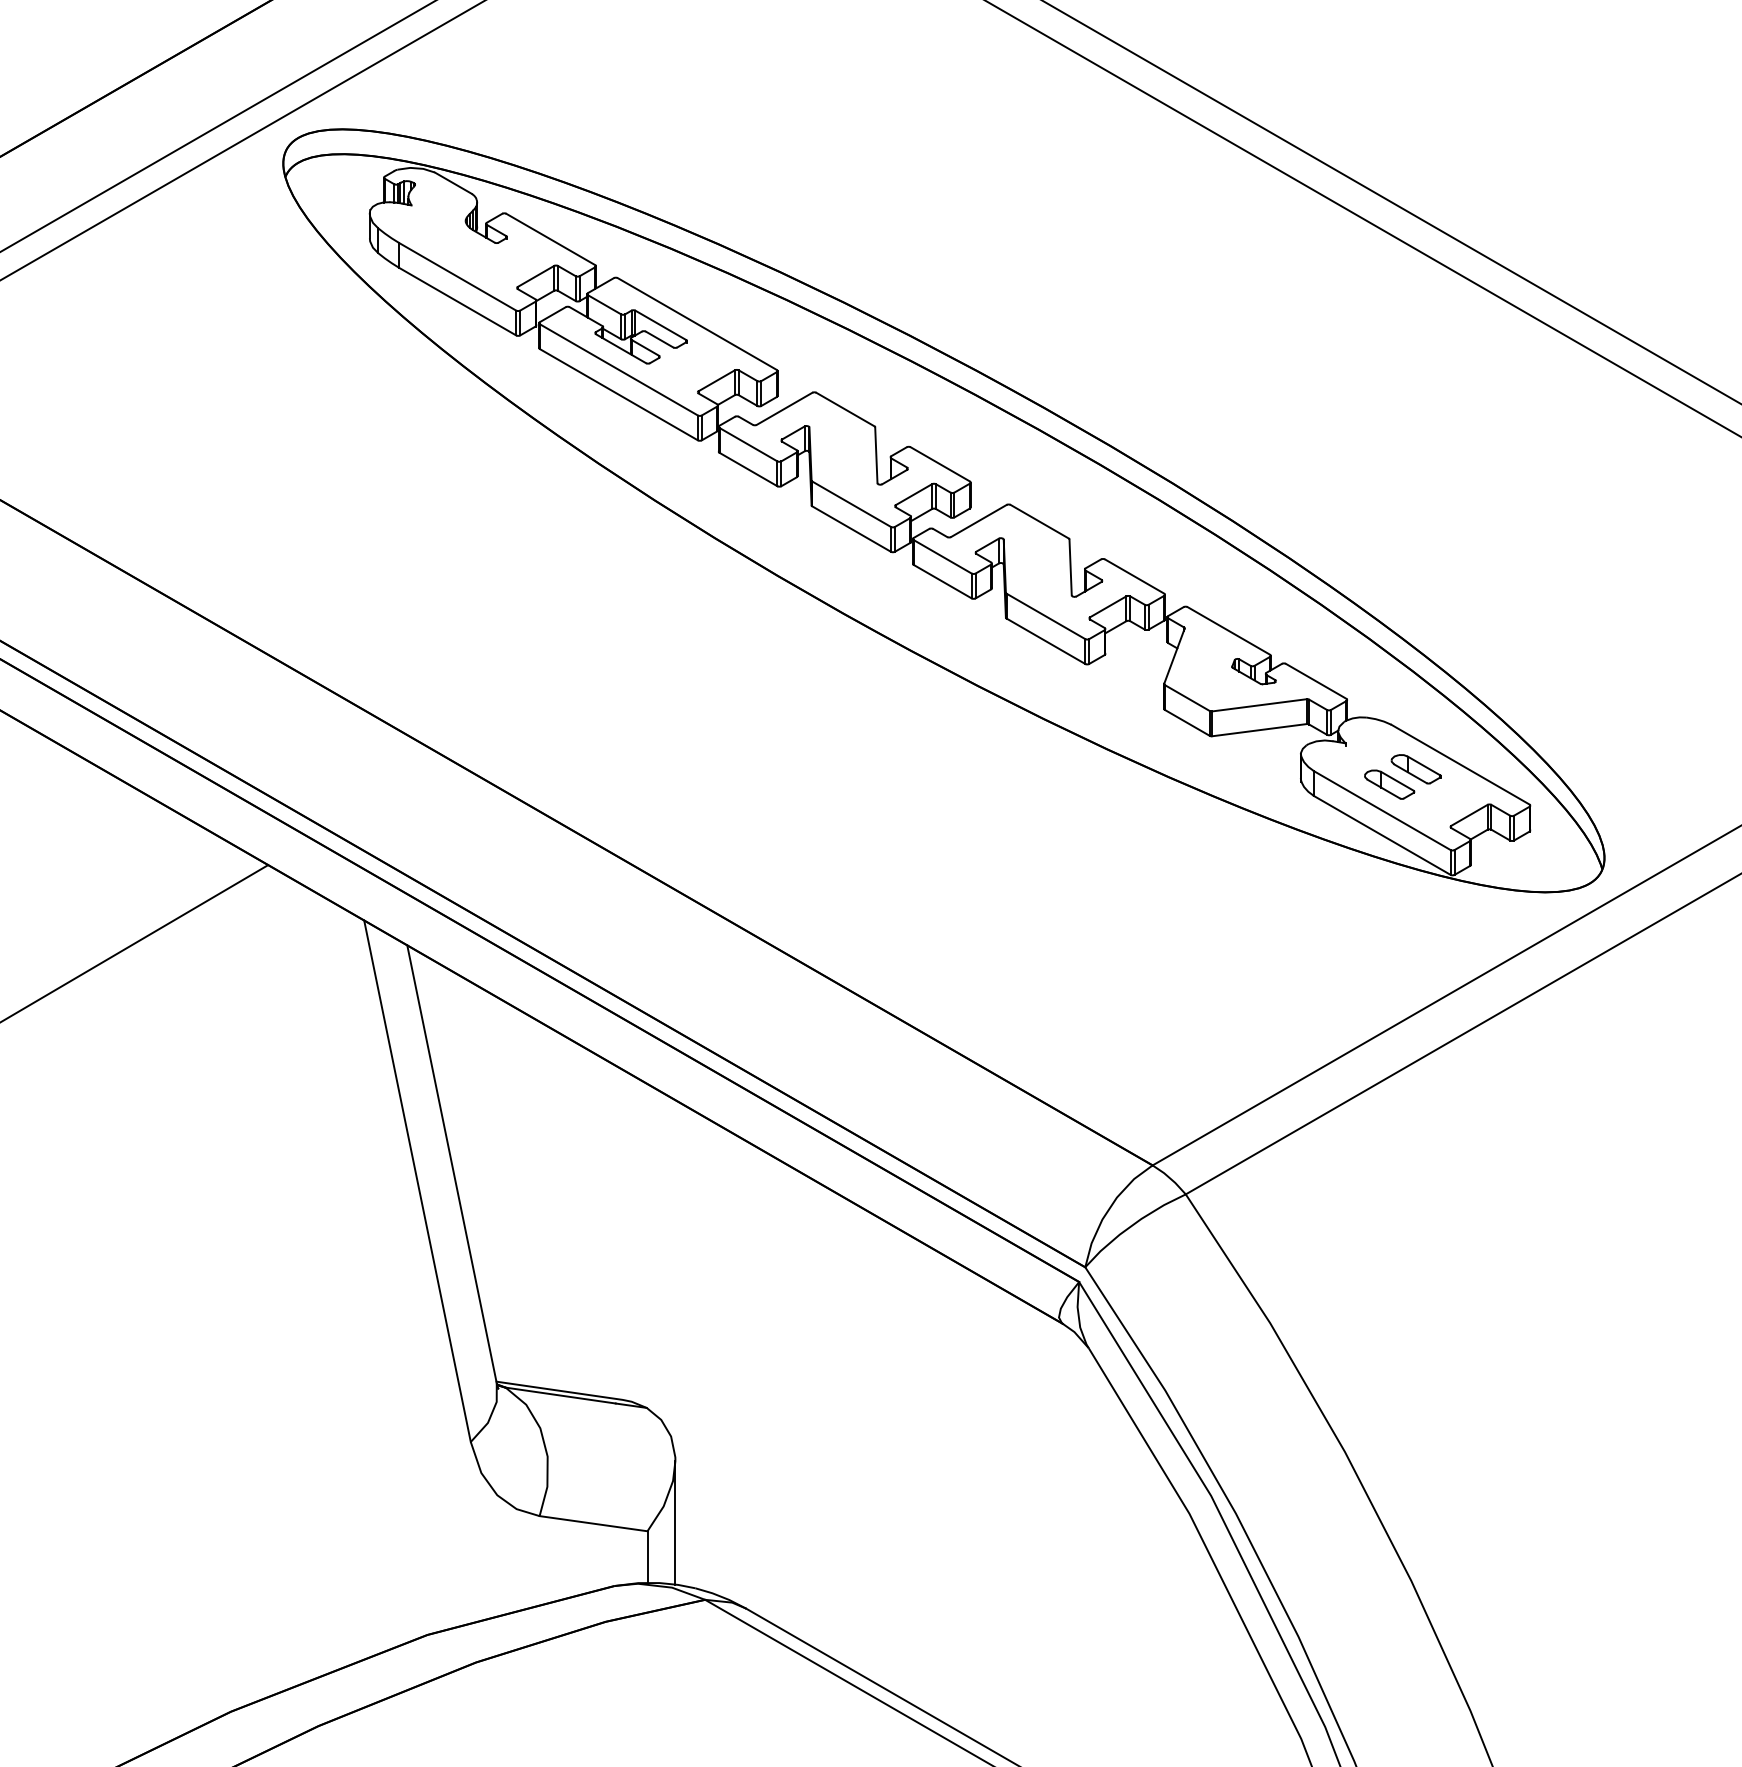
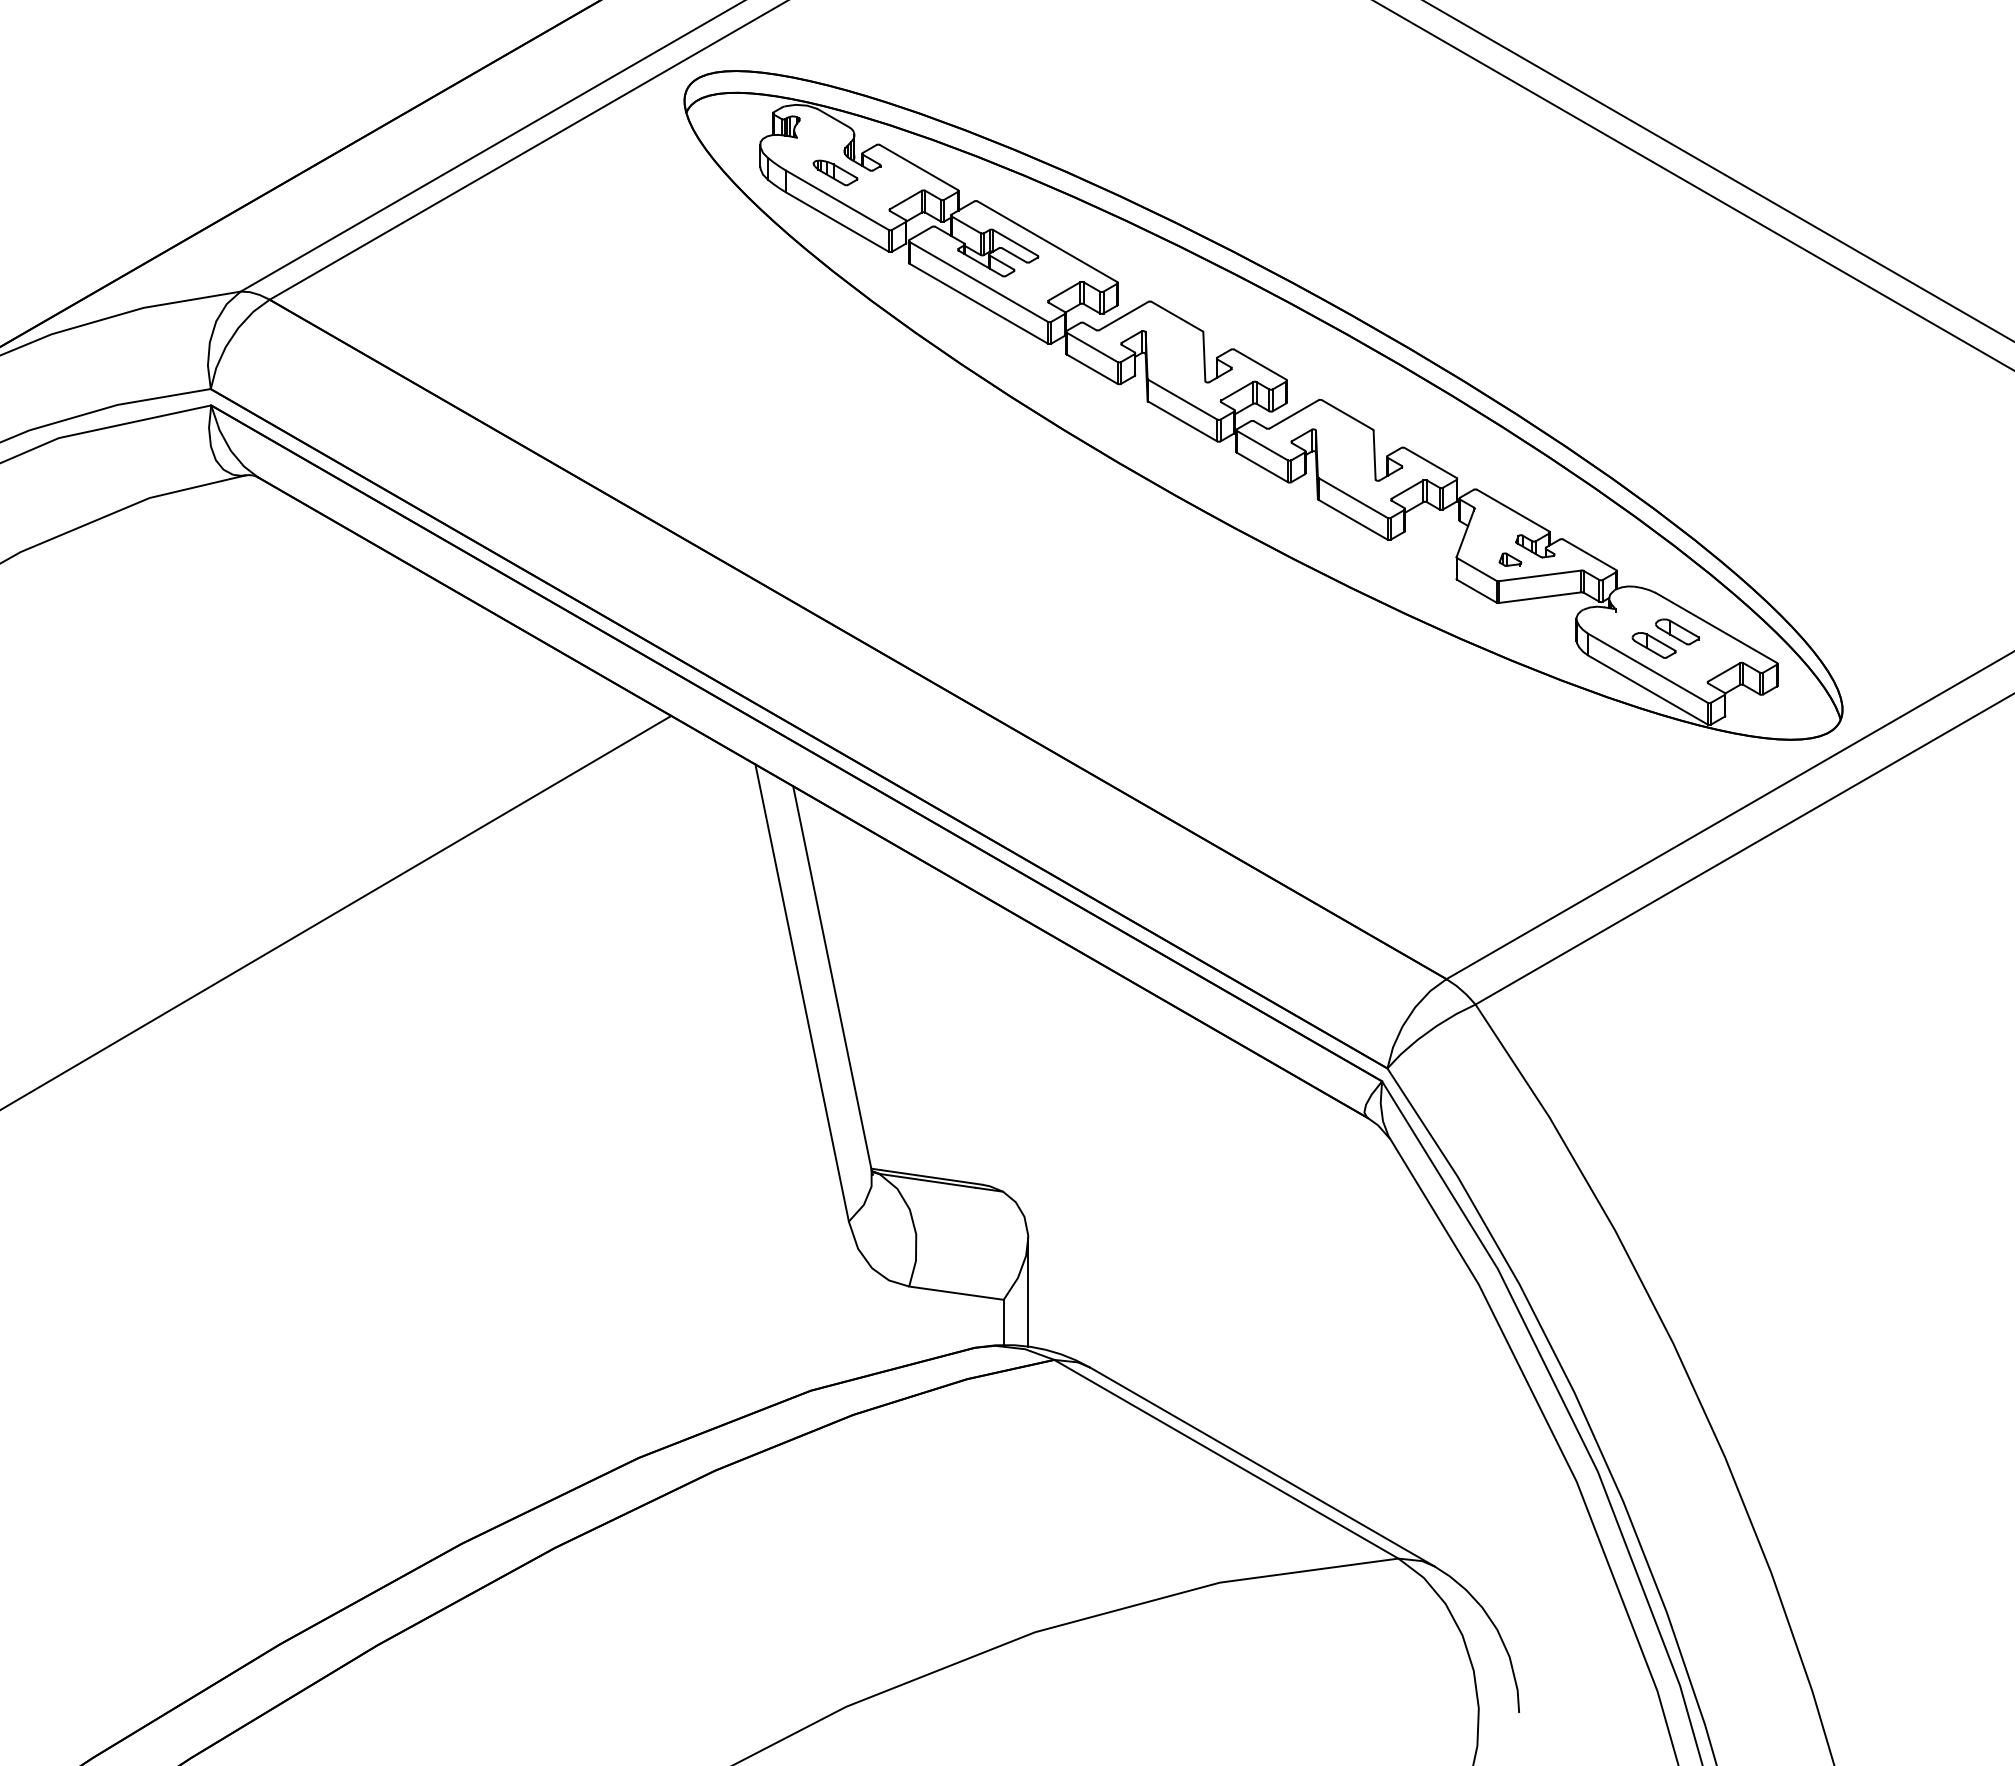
part: (455, 245) -> (835, 172), added
part: (1225, 686) -> (1510, 559), added

